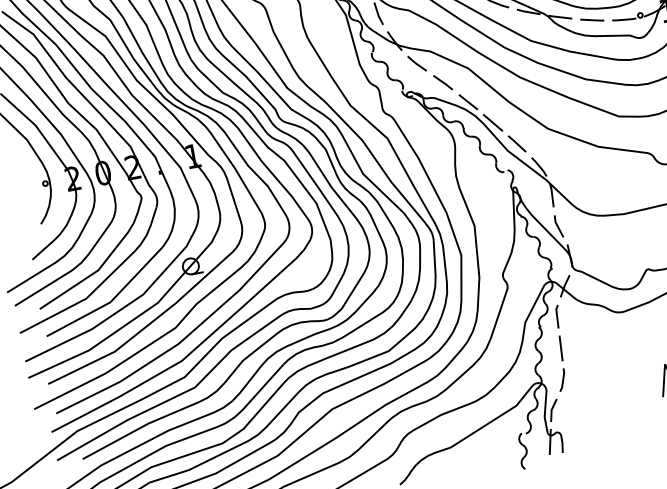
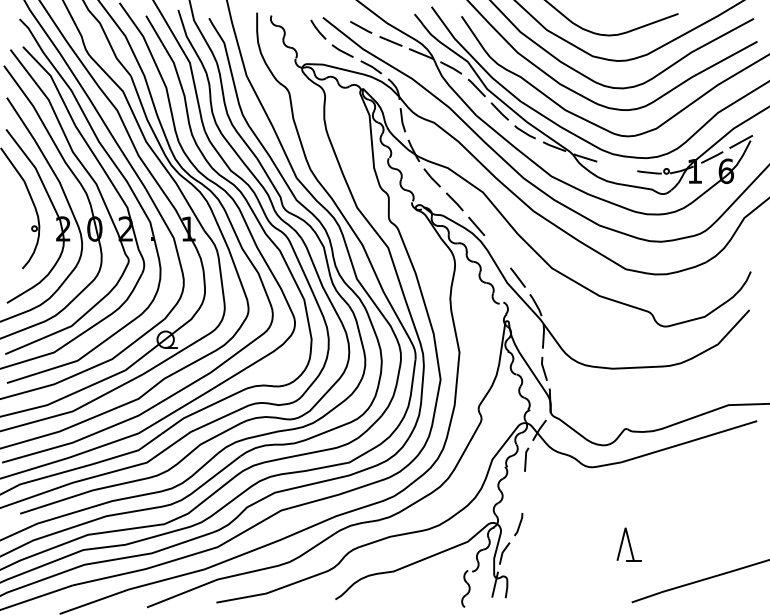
line: (592, 19) -> (617, 166), removed
line: (492, 122) -> (497, 251), removed
line: (560, 348) -> (523, 492), removed

